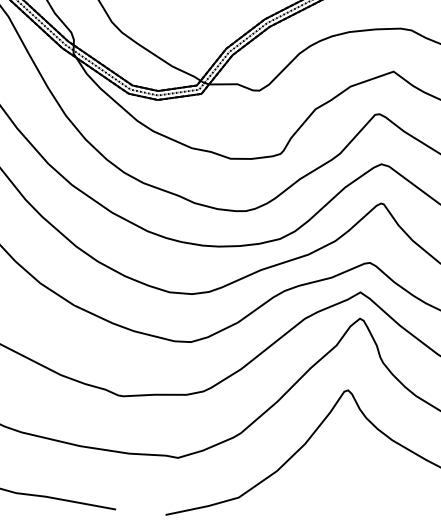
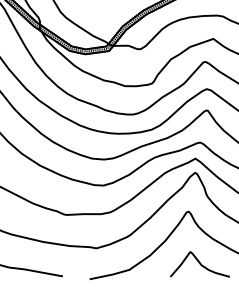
curve: (368, 487) -> (199, 264), added

